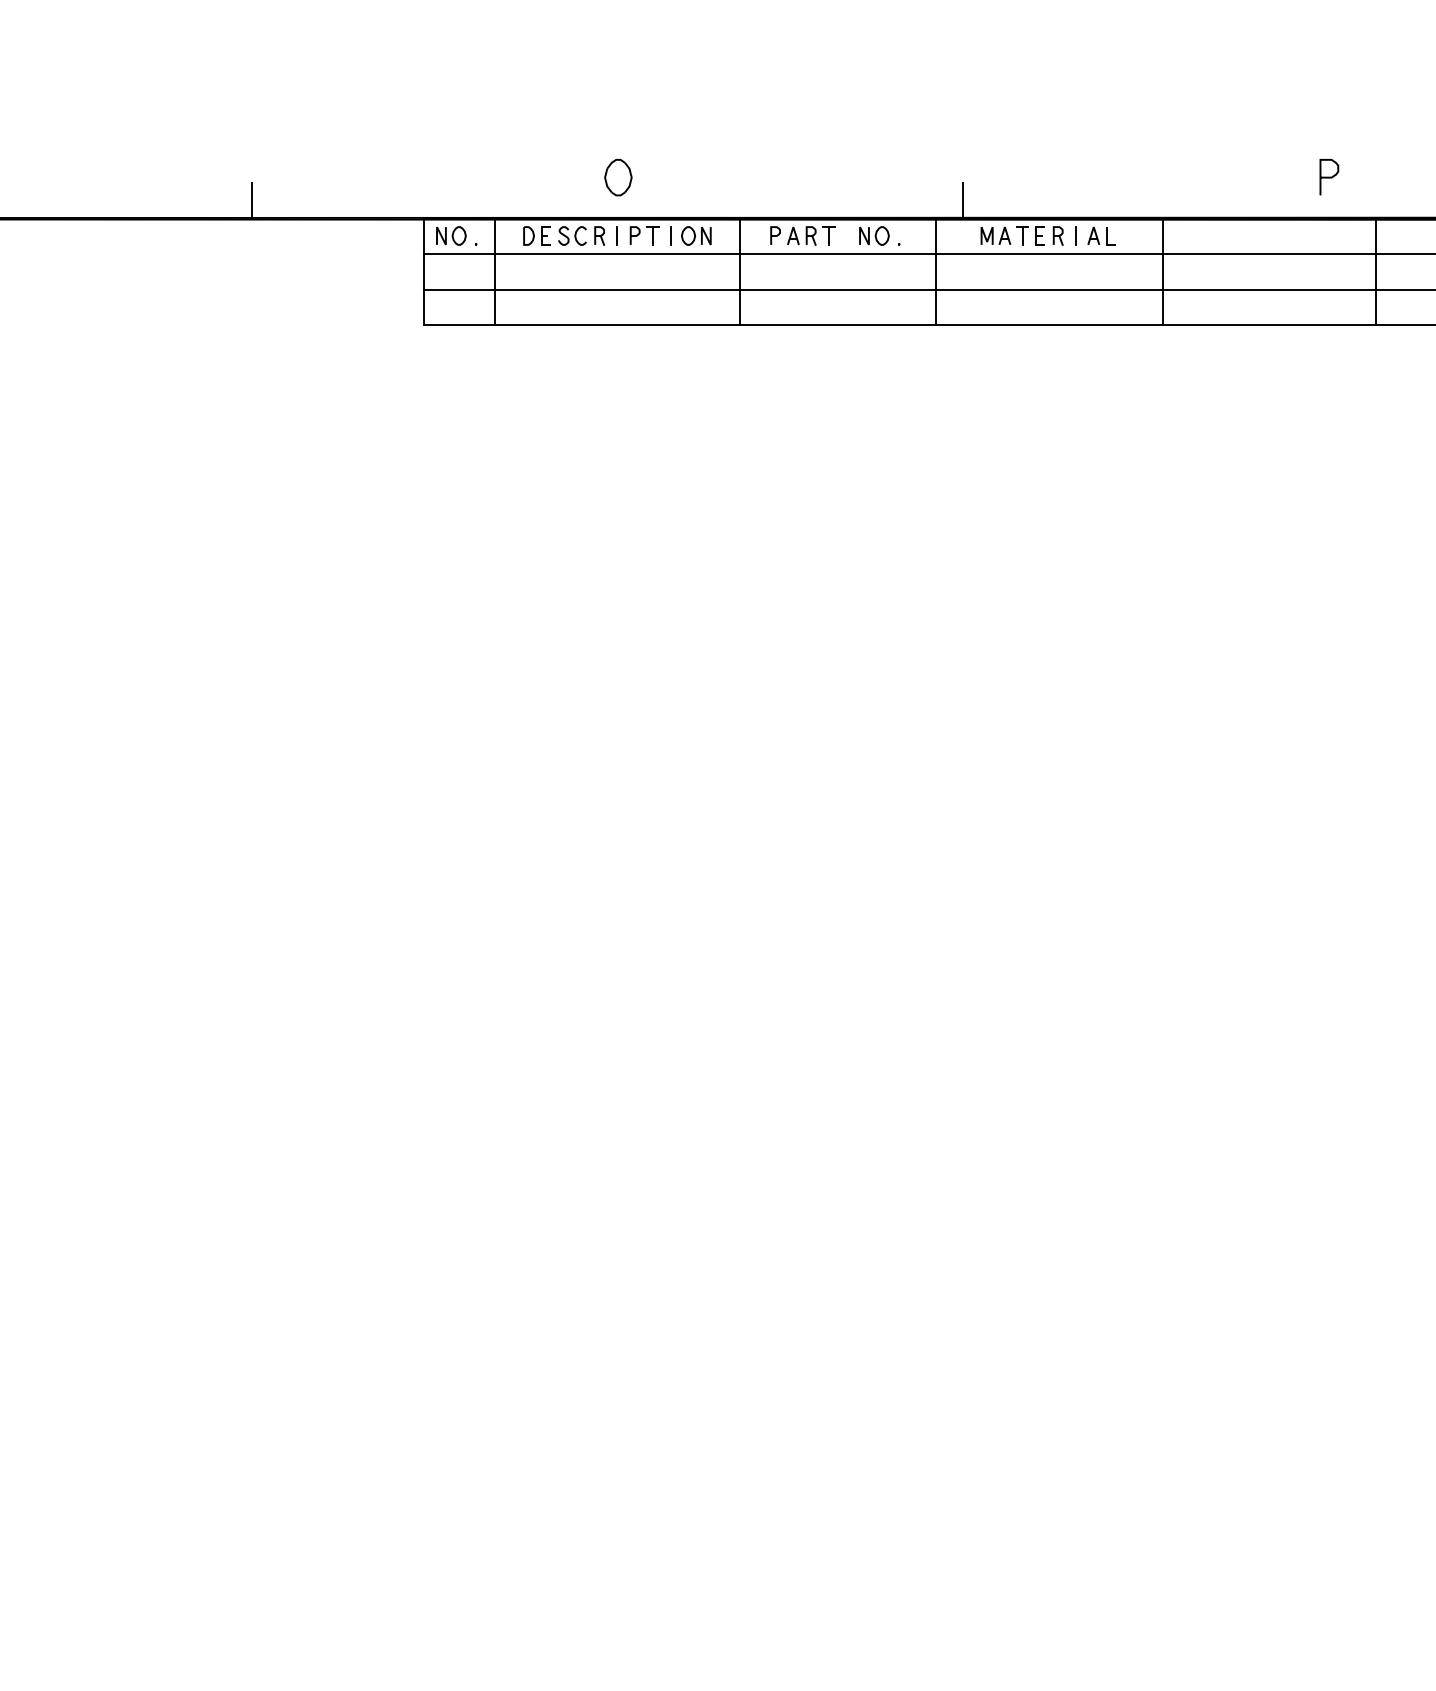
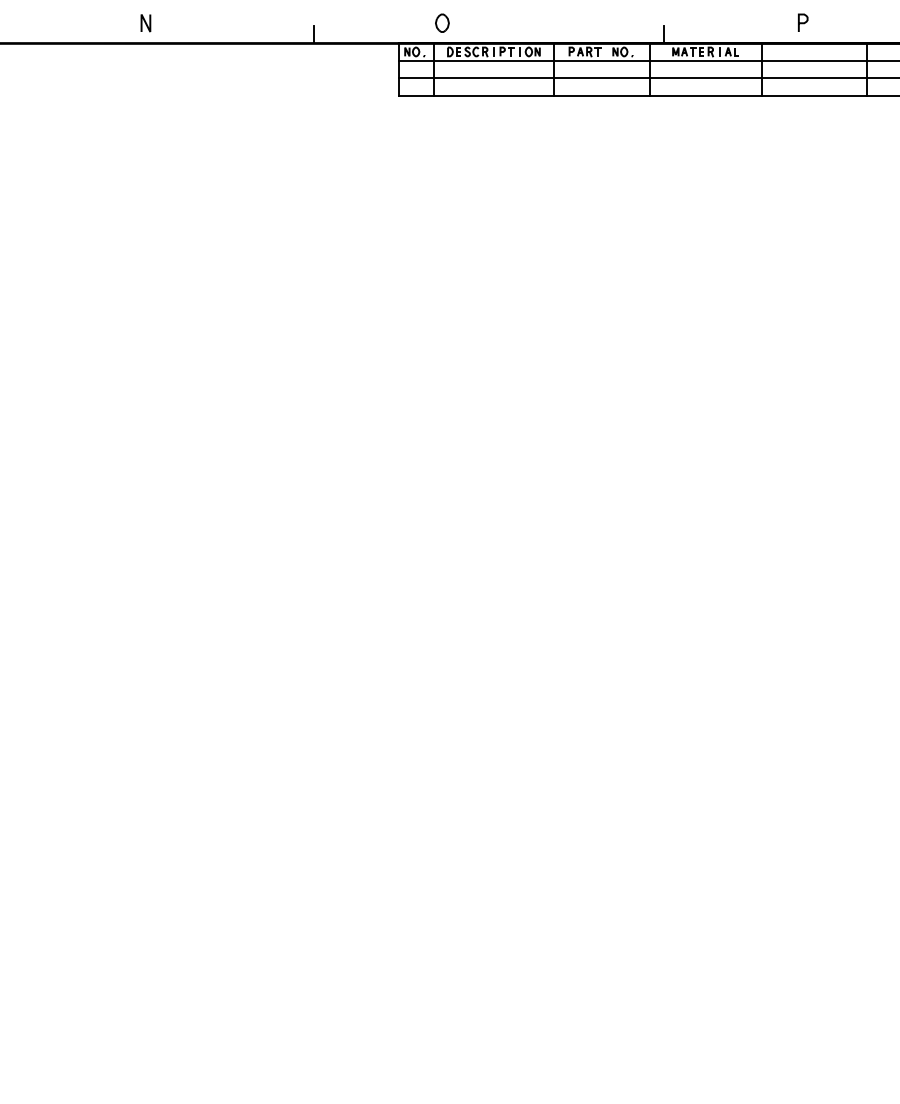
part: (618, 176) -> (442, 22), moved
curve: (1329, 176) -> (803, 22), moved

